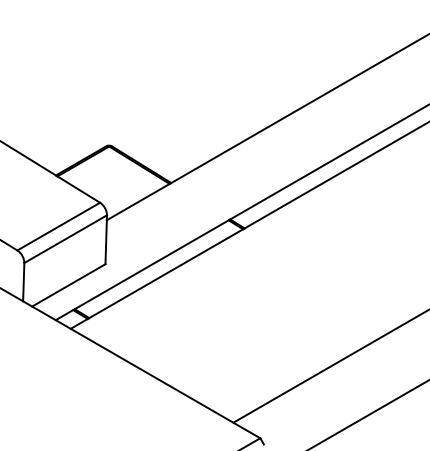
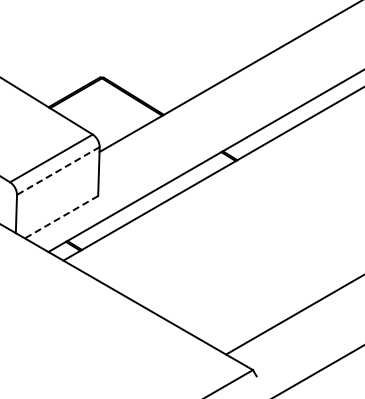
line: (65, 239) -> (58, 171), solid -> dashed
line: (68, 285) -> (61, 217), solid -> dashed

